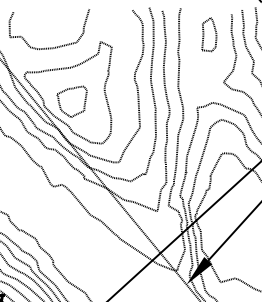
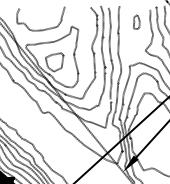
part: (208, 33) -> (136, 21), size x0.7

